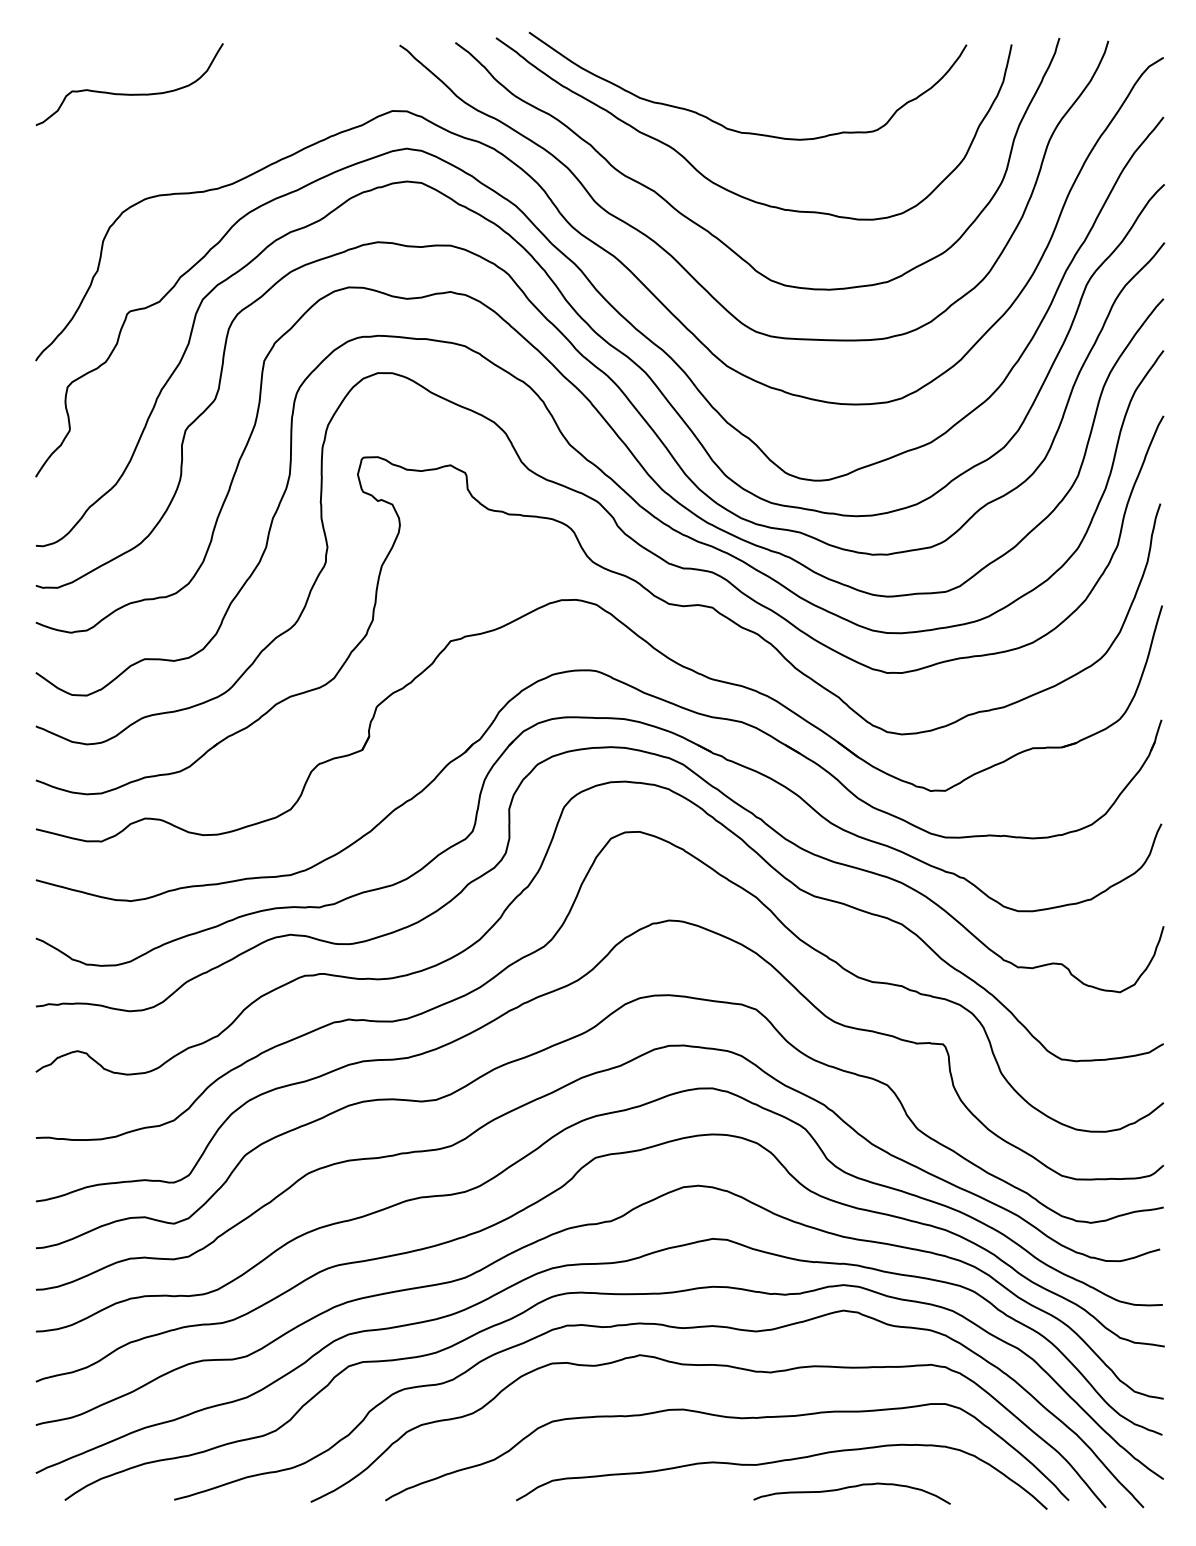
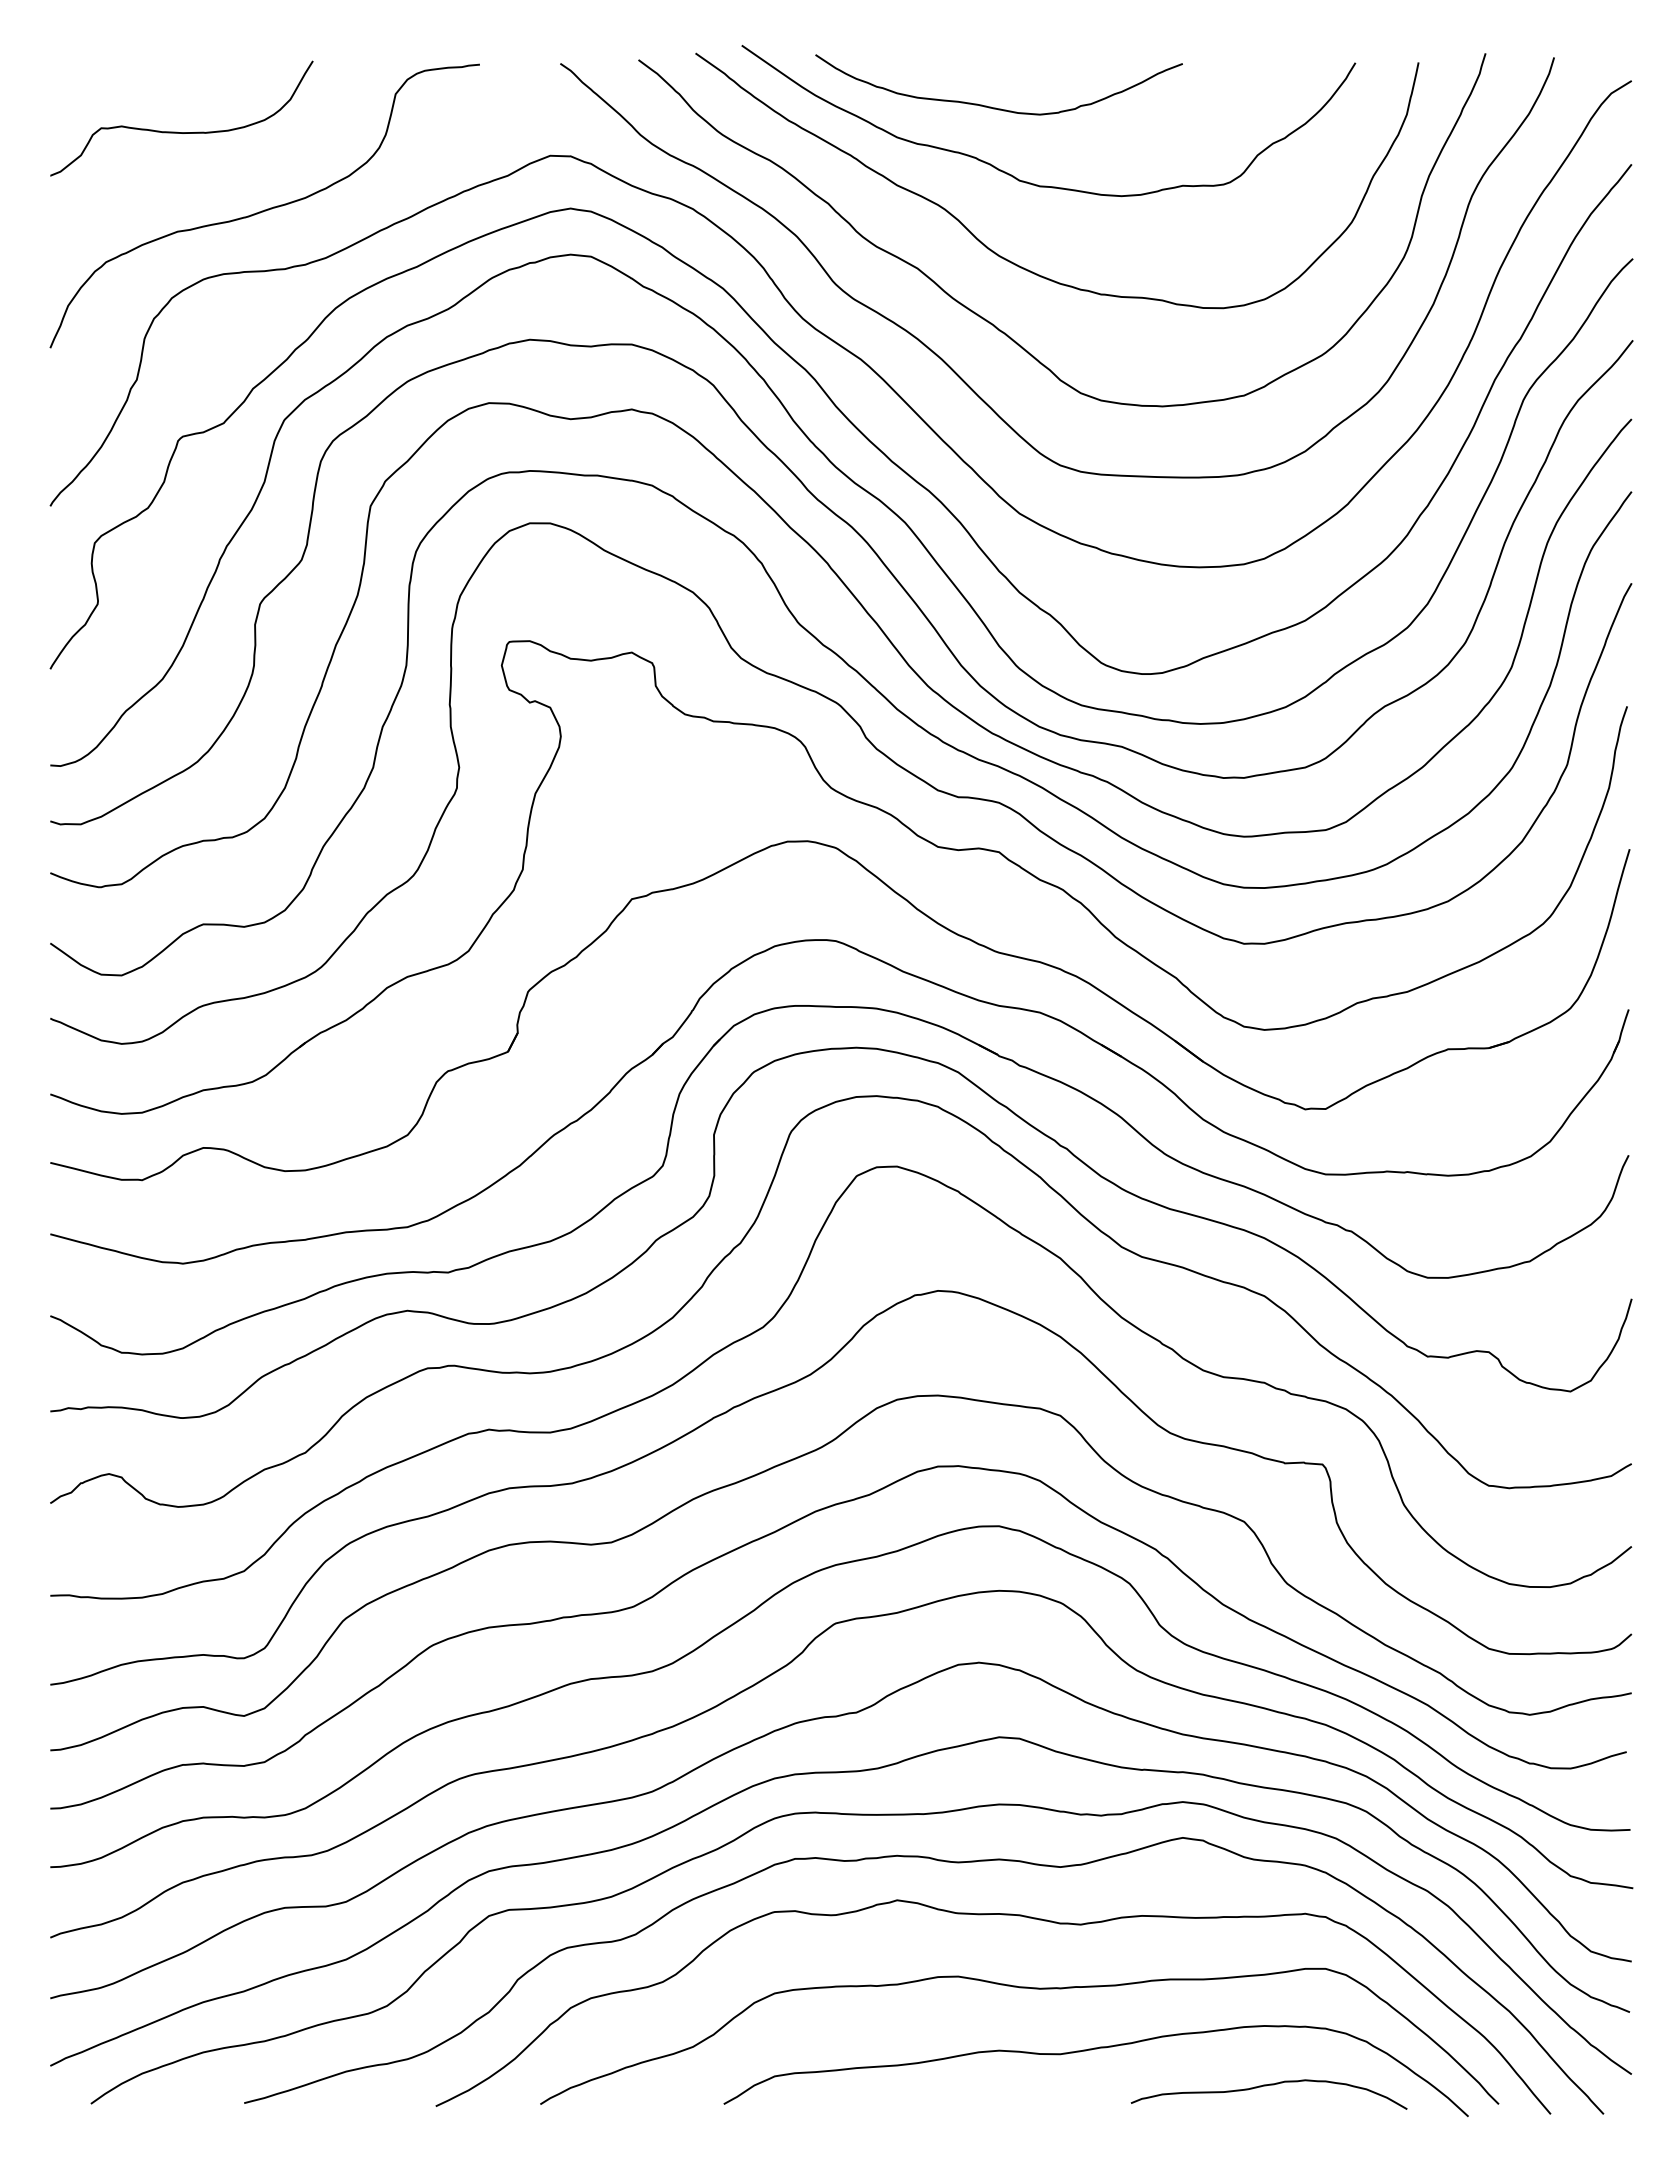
curve: (711, 76) -> (997, 107), added
curve: (190, 148) -> (267, 208), added
curve: (848, 1488) -> (1264, 2087), moved

